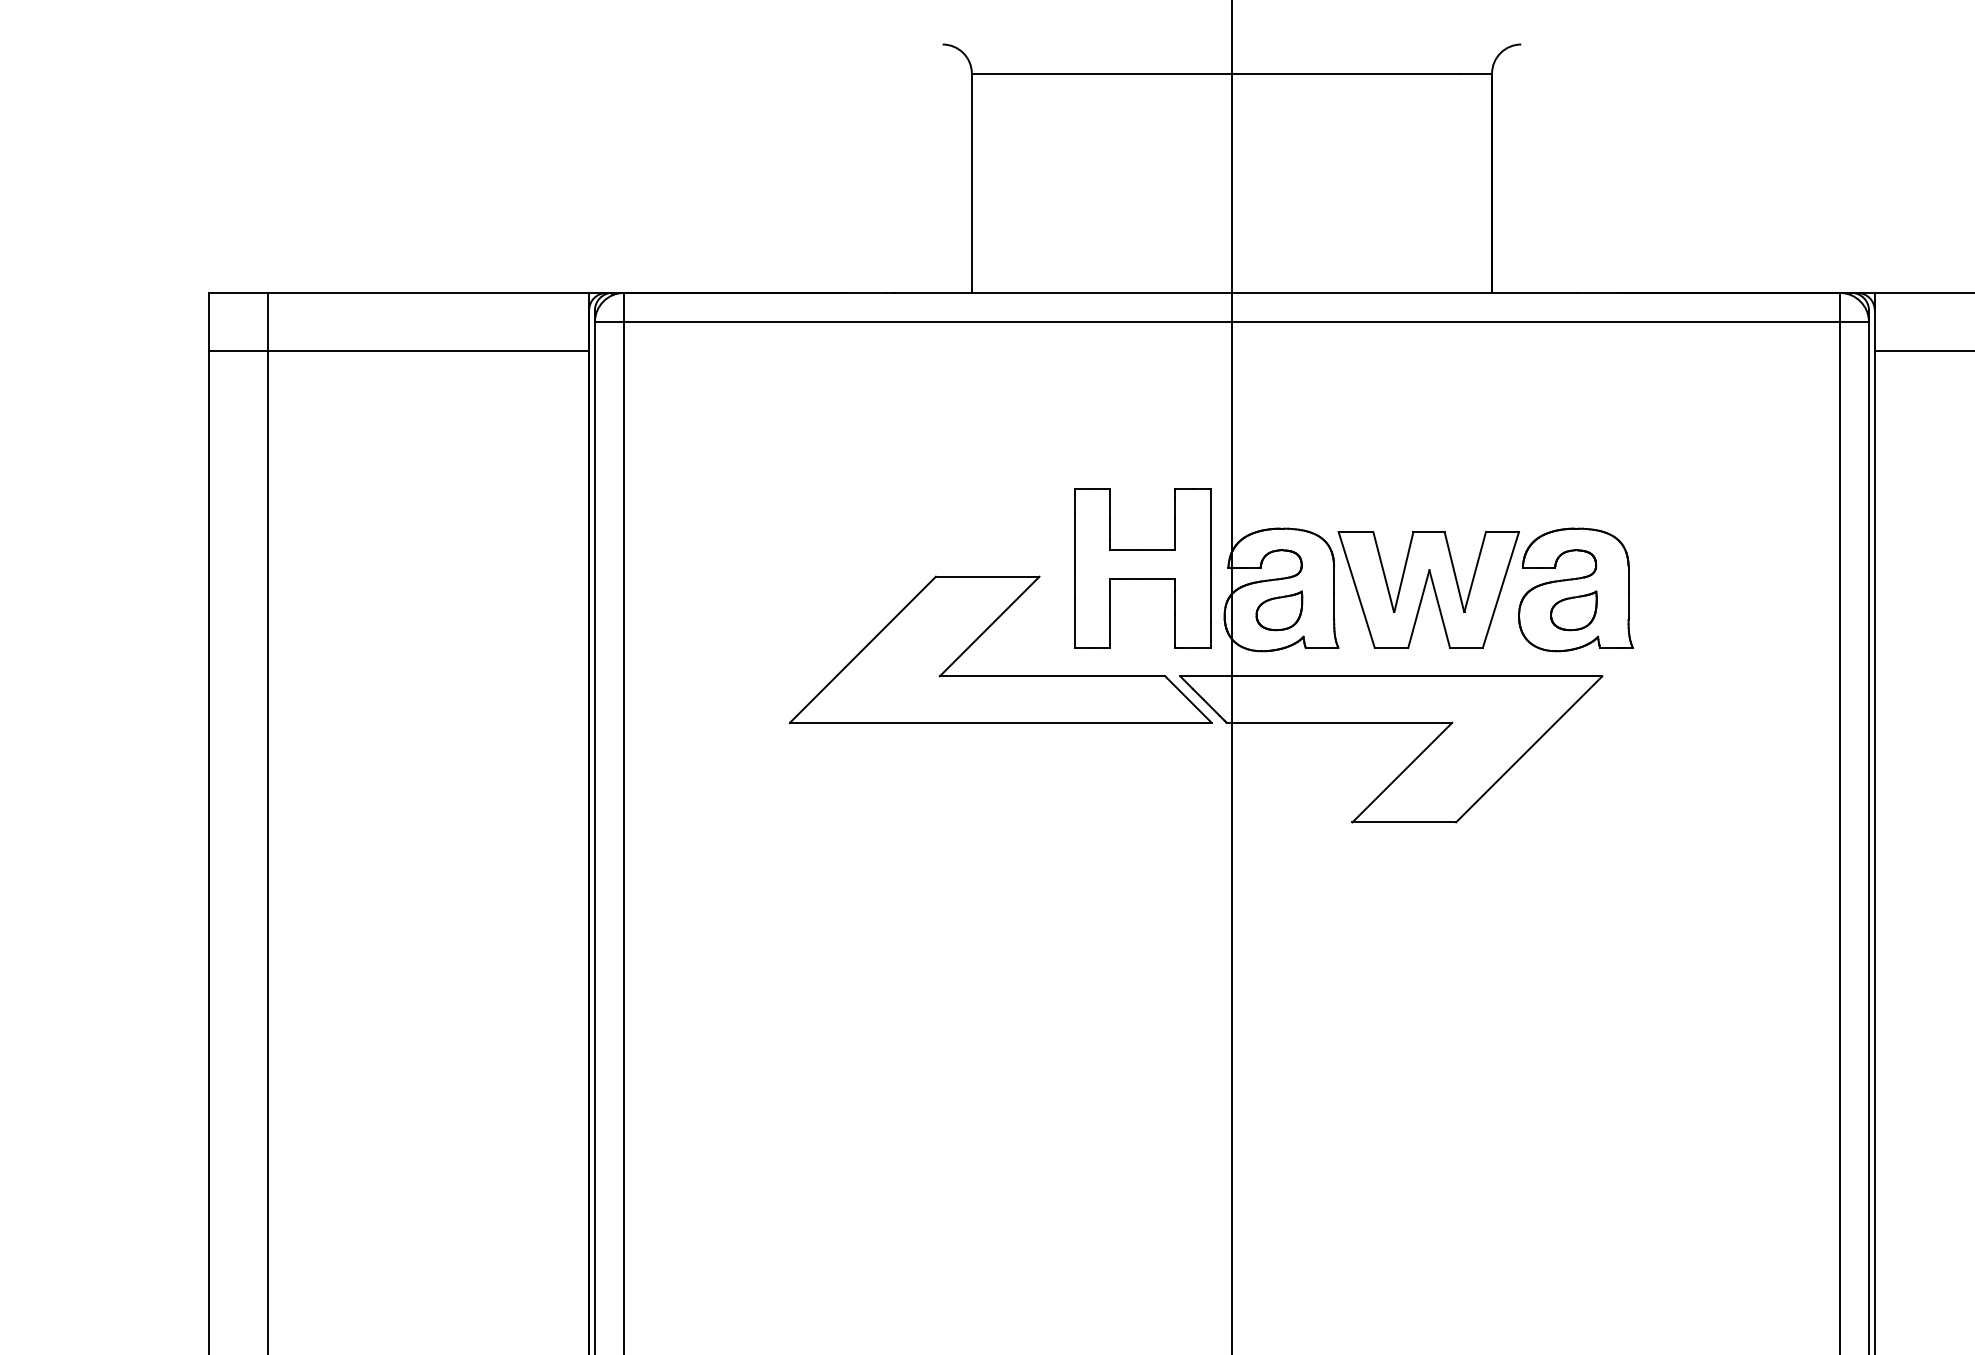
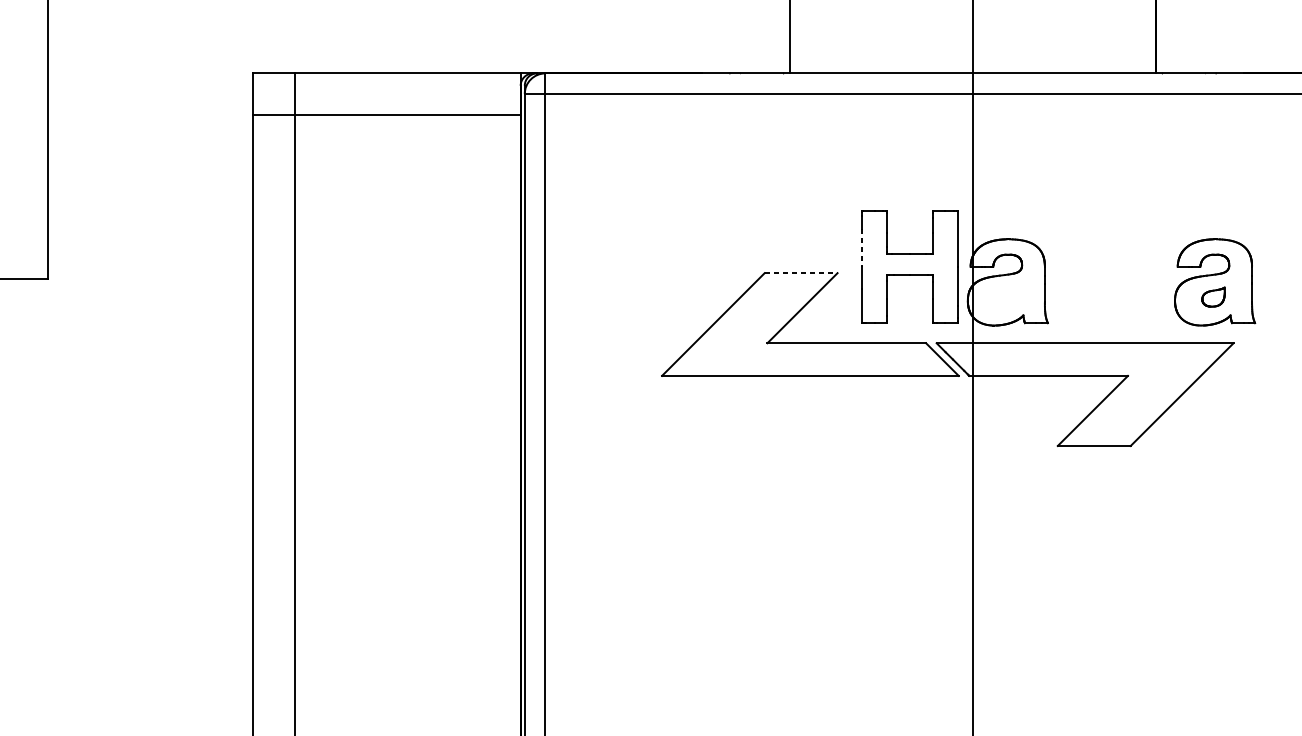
line: (1074, 541) -> (862, 248), solid -> dashed
line: (987, 576) -> (801, 272), solid -> dashed
part: (1428, 589) -> (1111, 282), removed
part: (1279, 610) -> (1006, 296), removed
part: (1573, 610) -> (1213, 296), size x0.7

